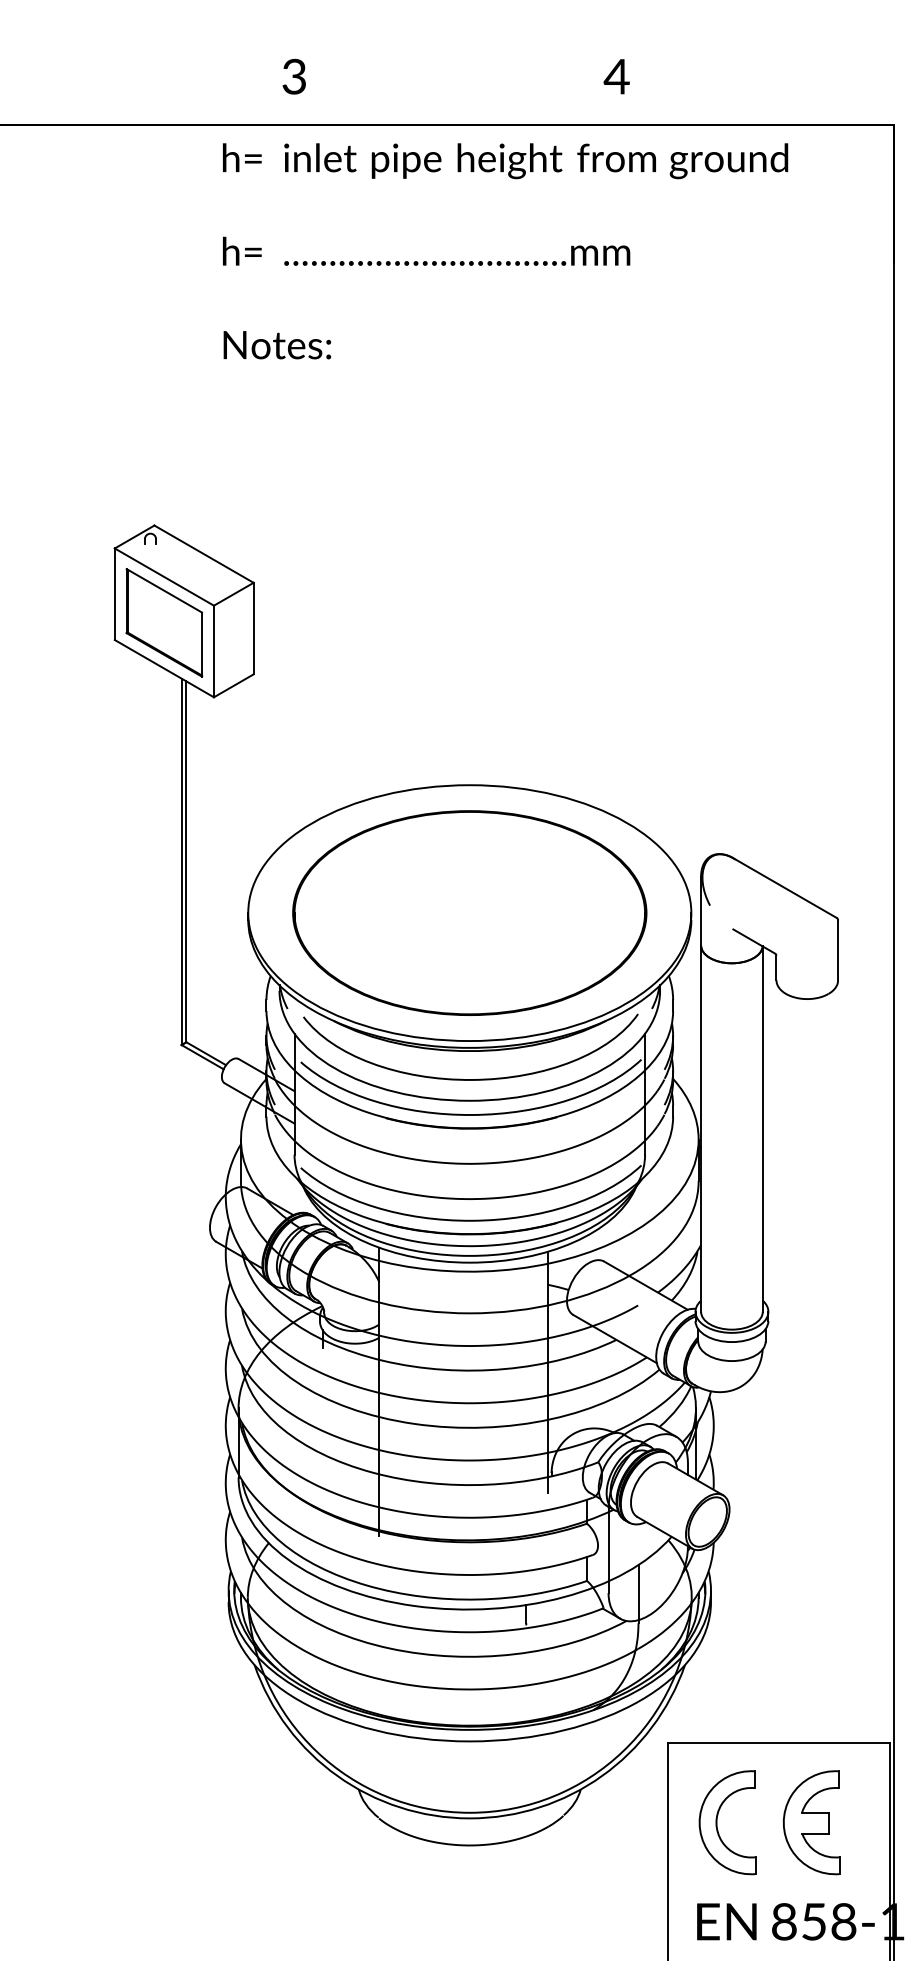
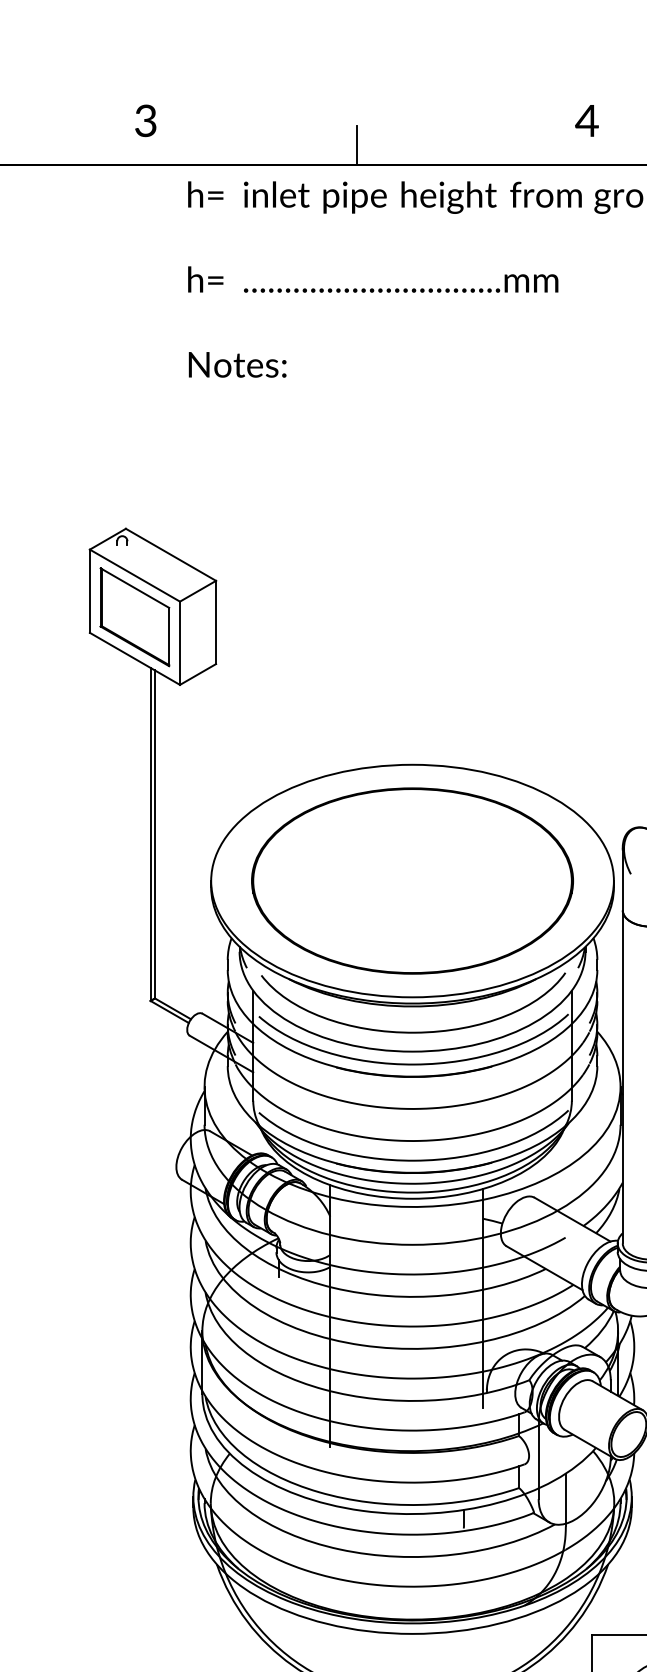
text: (293, 76) -> (145, 120), moved
text: (616, 76) -> (586, 120), moved
line: (408, 103) -> (356, 145), added

